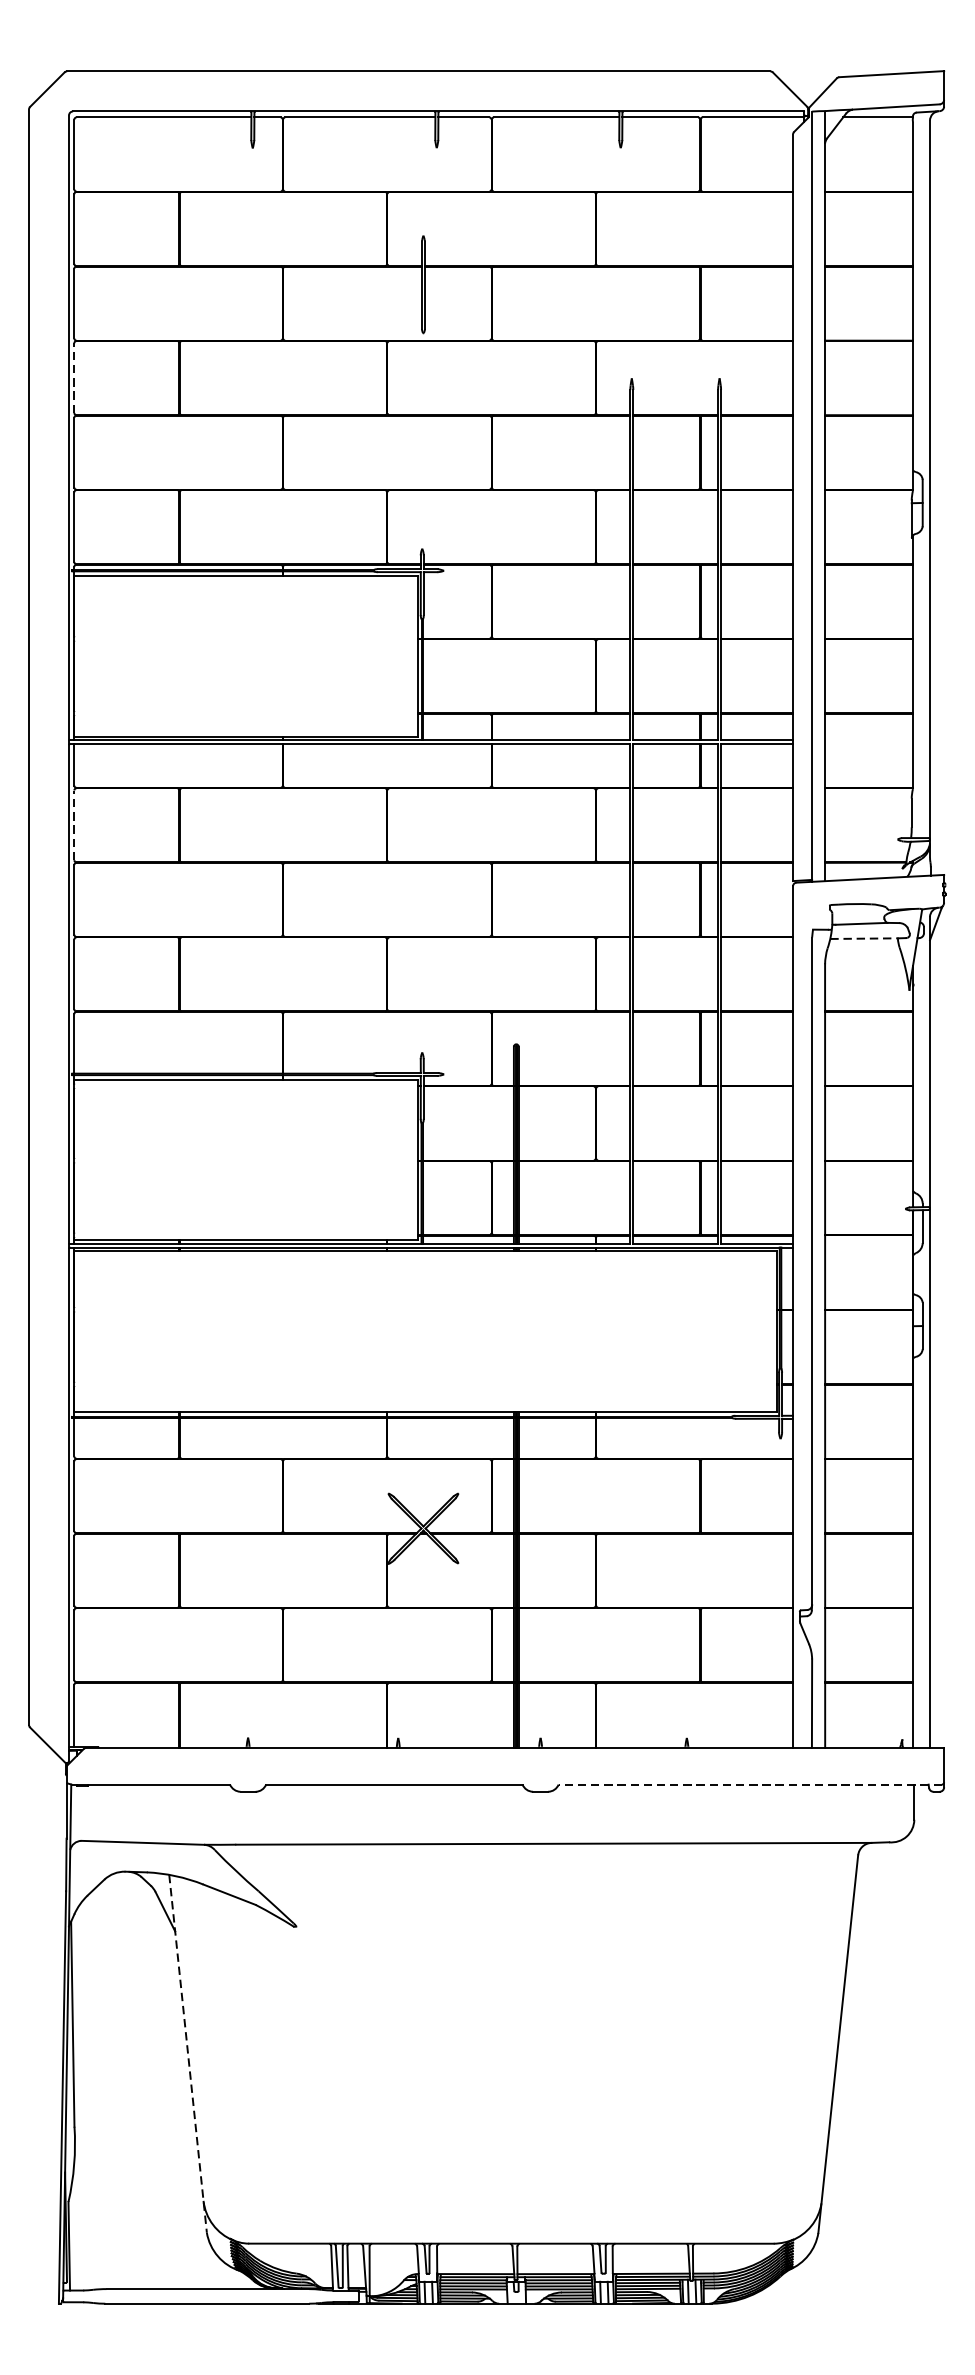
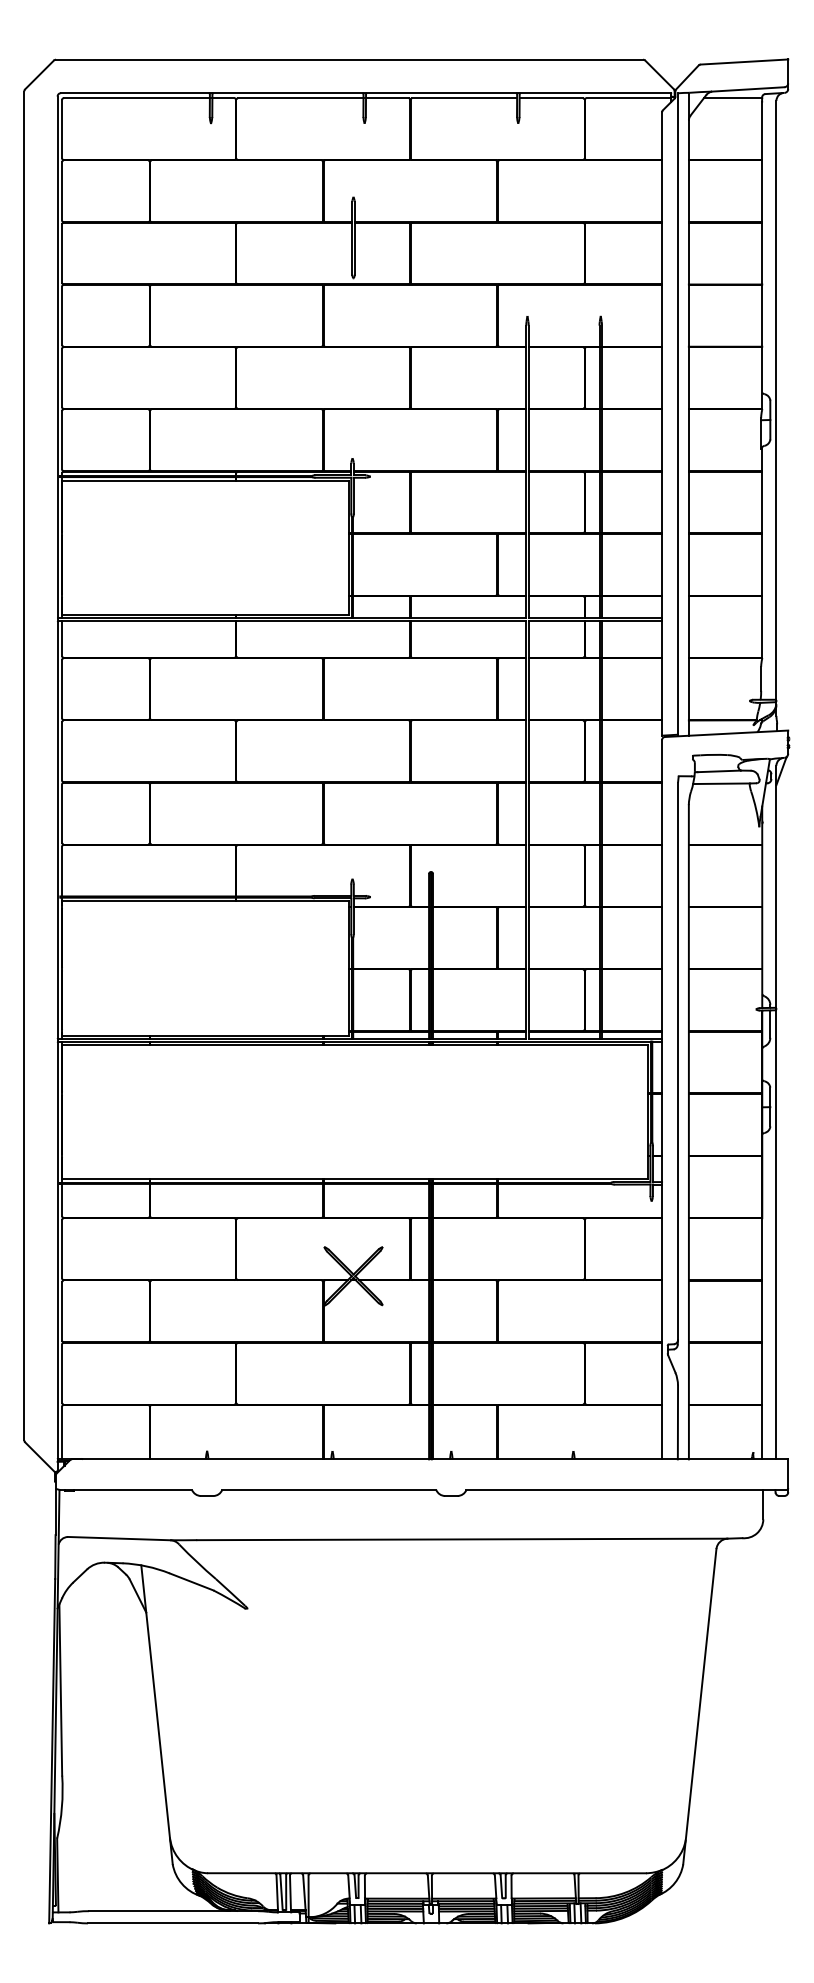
line: (74, 377) -> (62, 315), dashed -> solid
line: (74, 824) -> (62, 688), dashed -> solid
line: (865, 938) -> (722, 783), dashed -> solid
line: (750, 1785) -> (626, 1490), dashed -> solid
line: (188, 2054) -> (157, 1715), dashed -> solid

